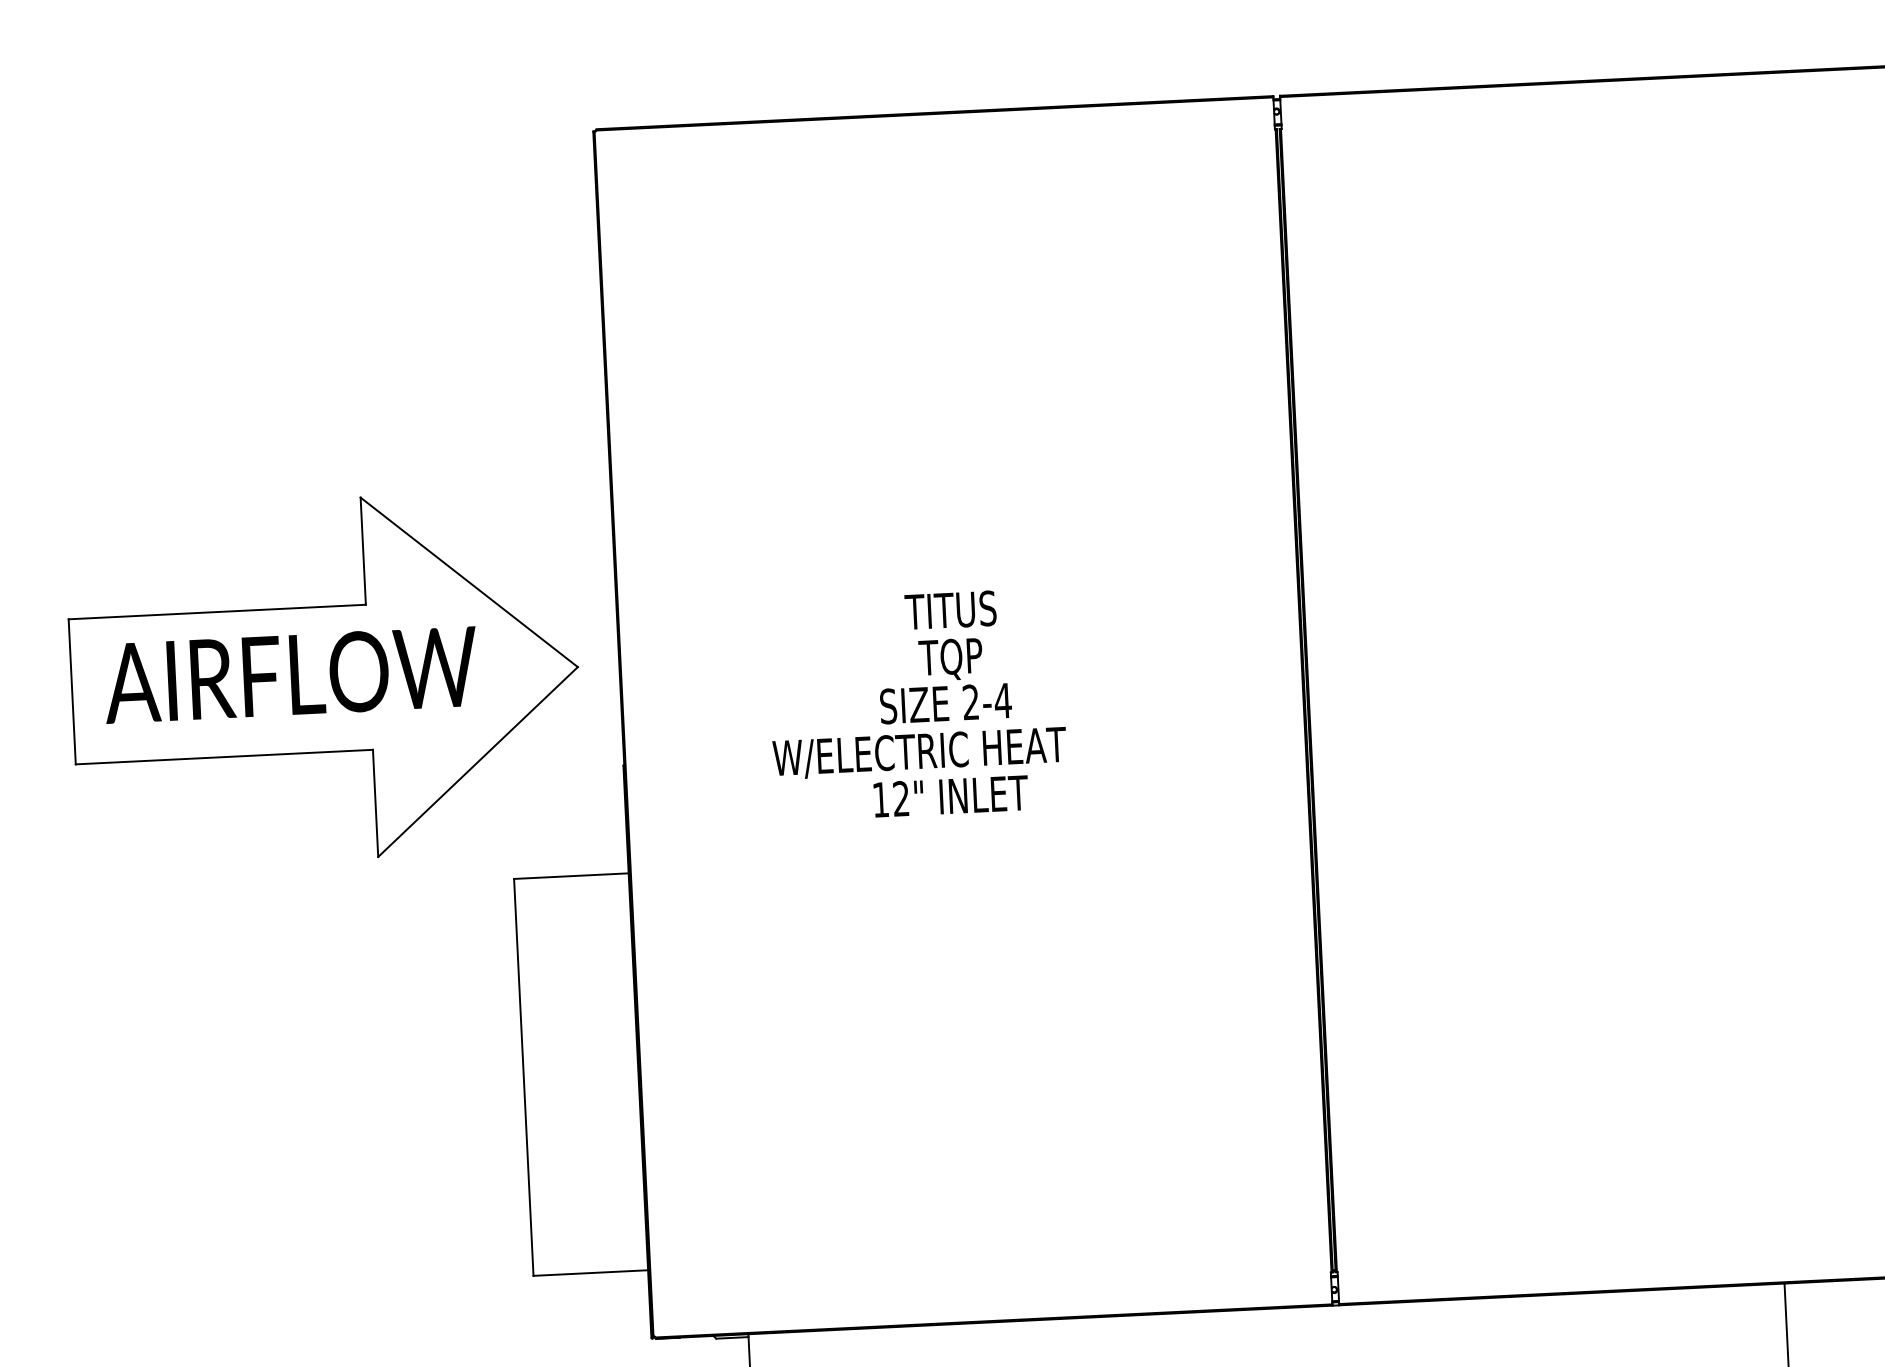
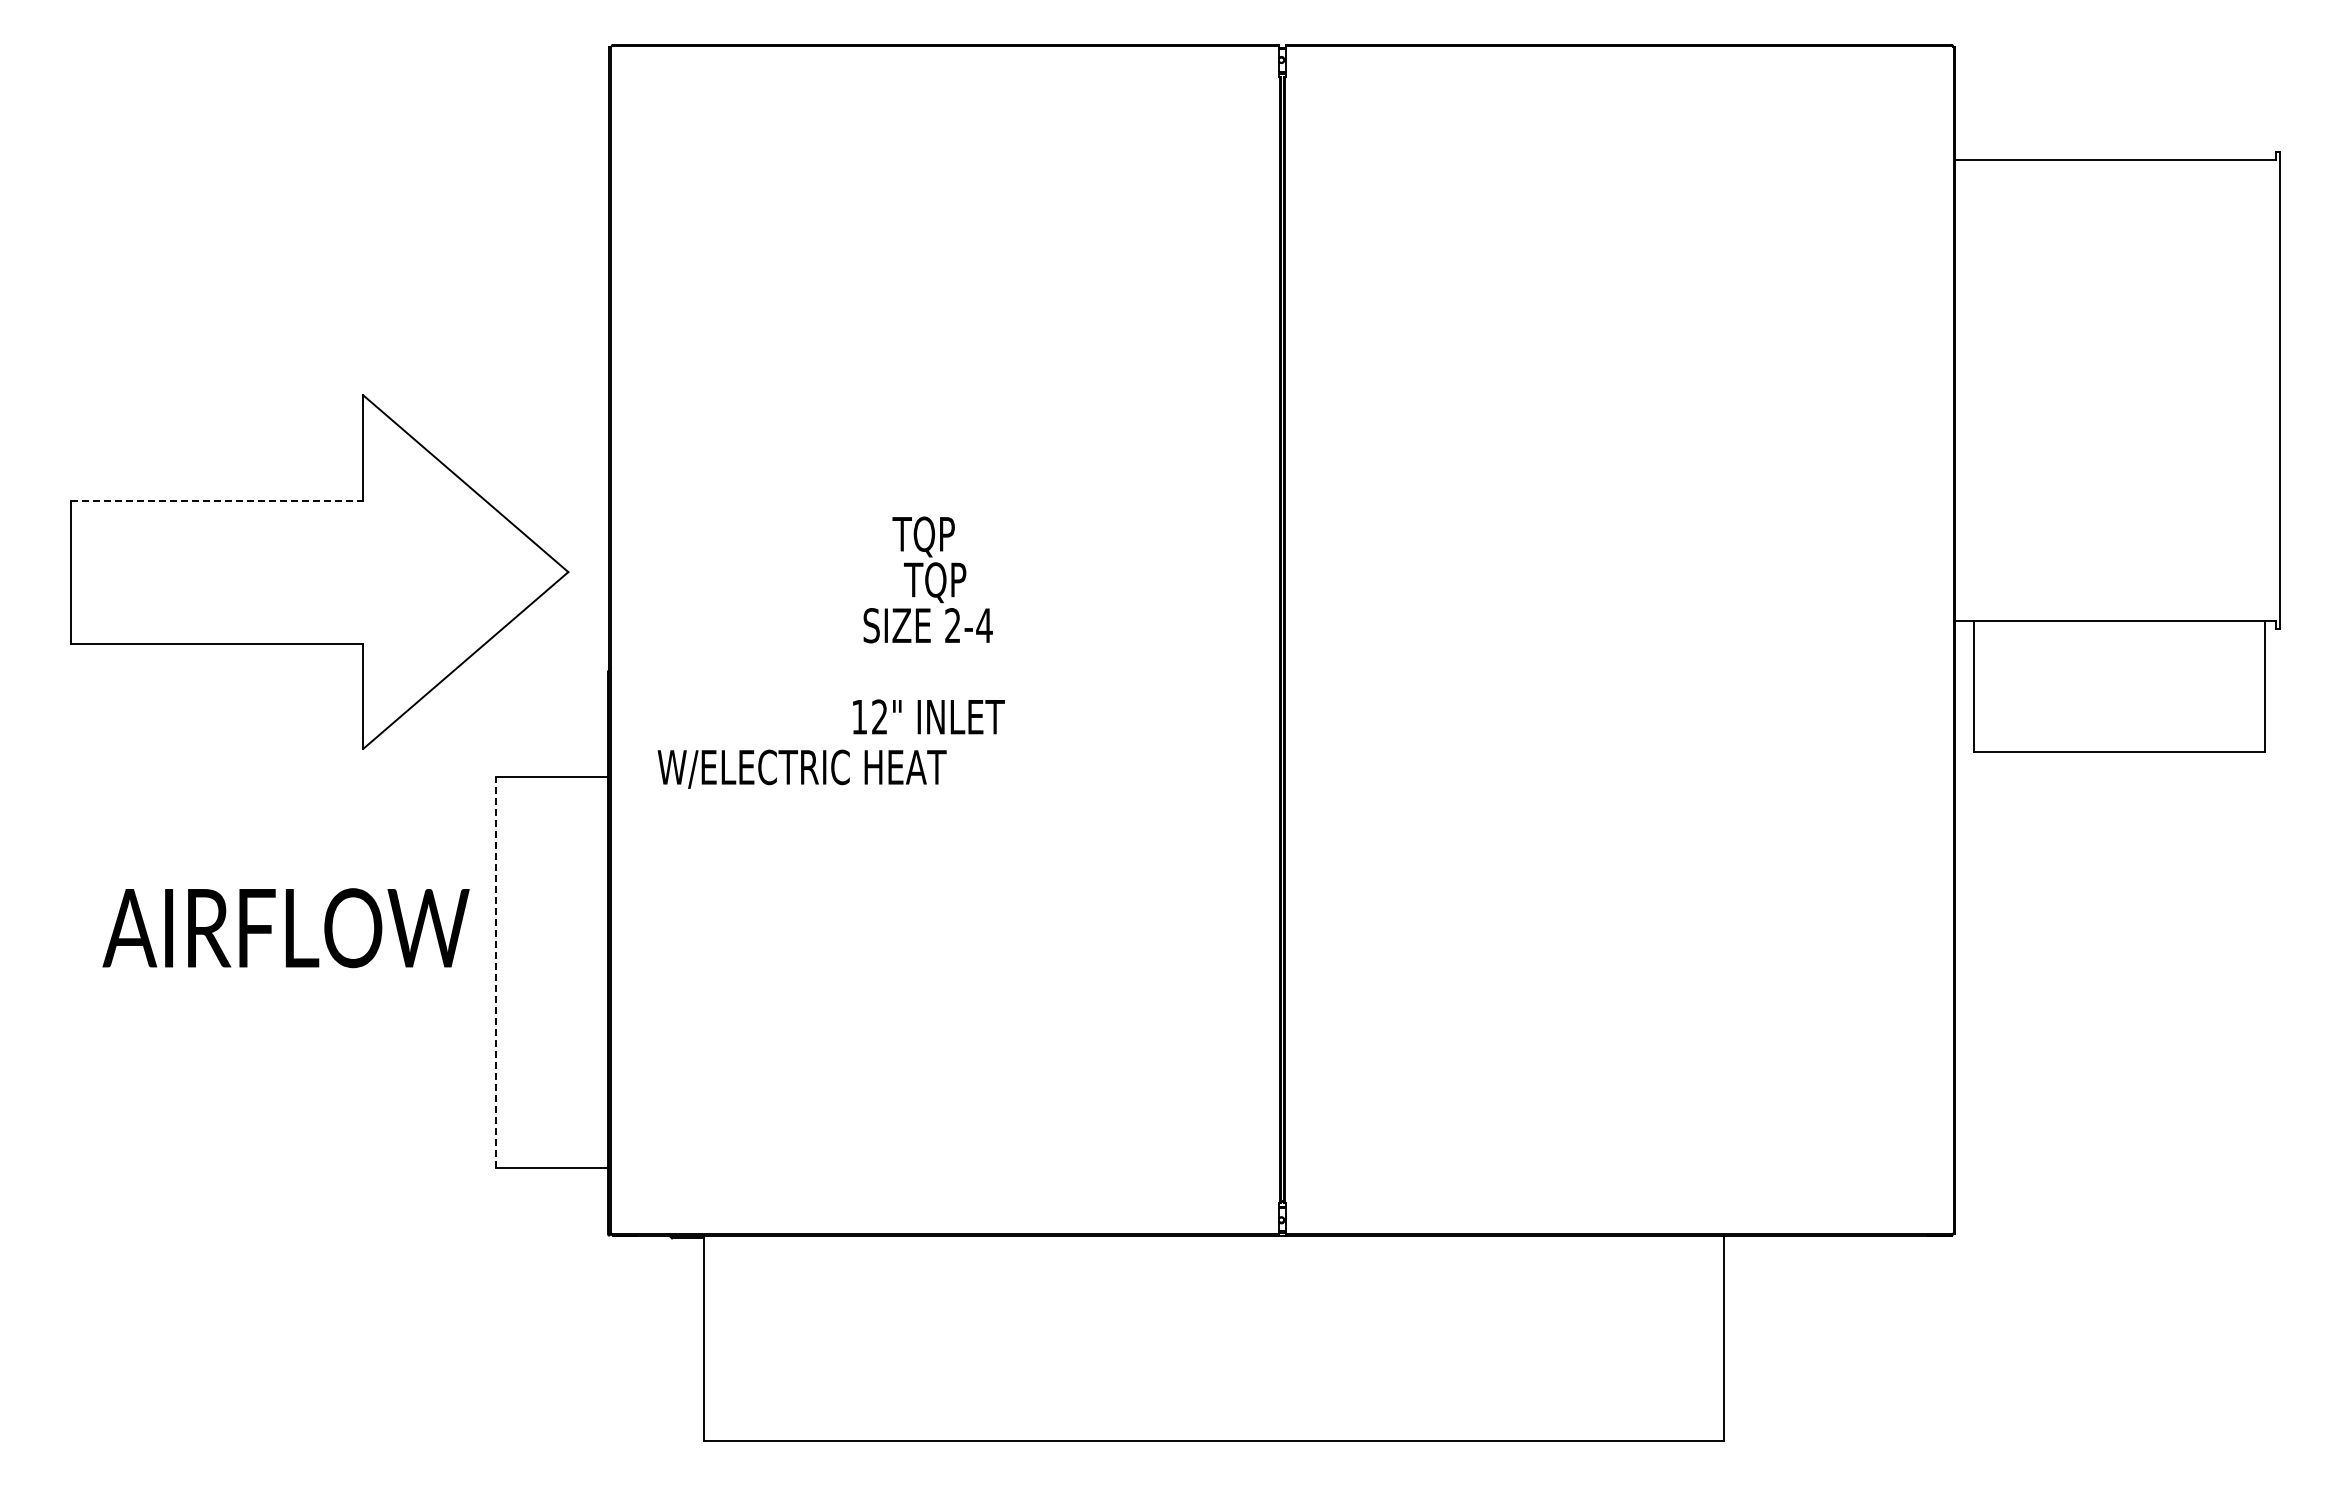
line: (217, 611) -> (217, 500), solid -> dashed
text: (961, 612) -> (947, 536), TITUS -> TQP
text: (290, 675) -> (285, 928), moved
text: (919, 752) -> (801, 768), moved
line: (523, 1077) -> (495, 972), solid -> dashed

